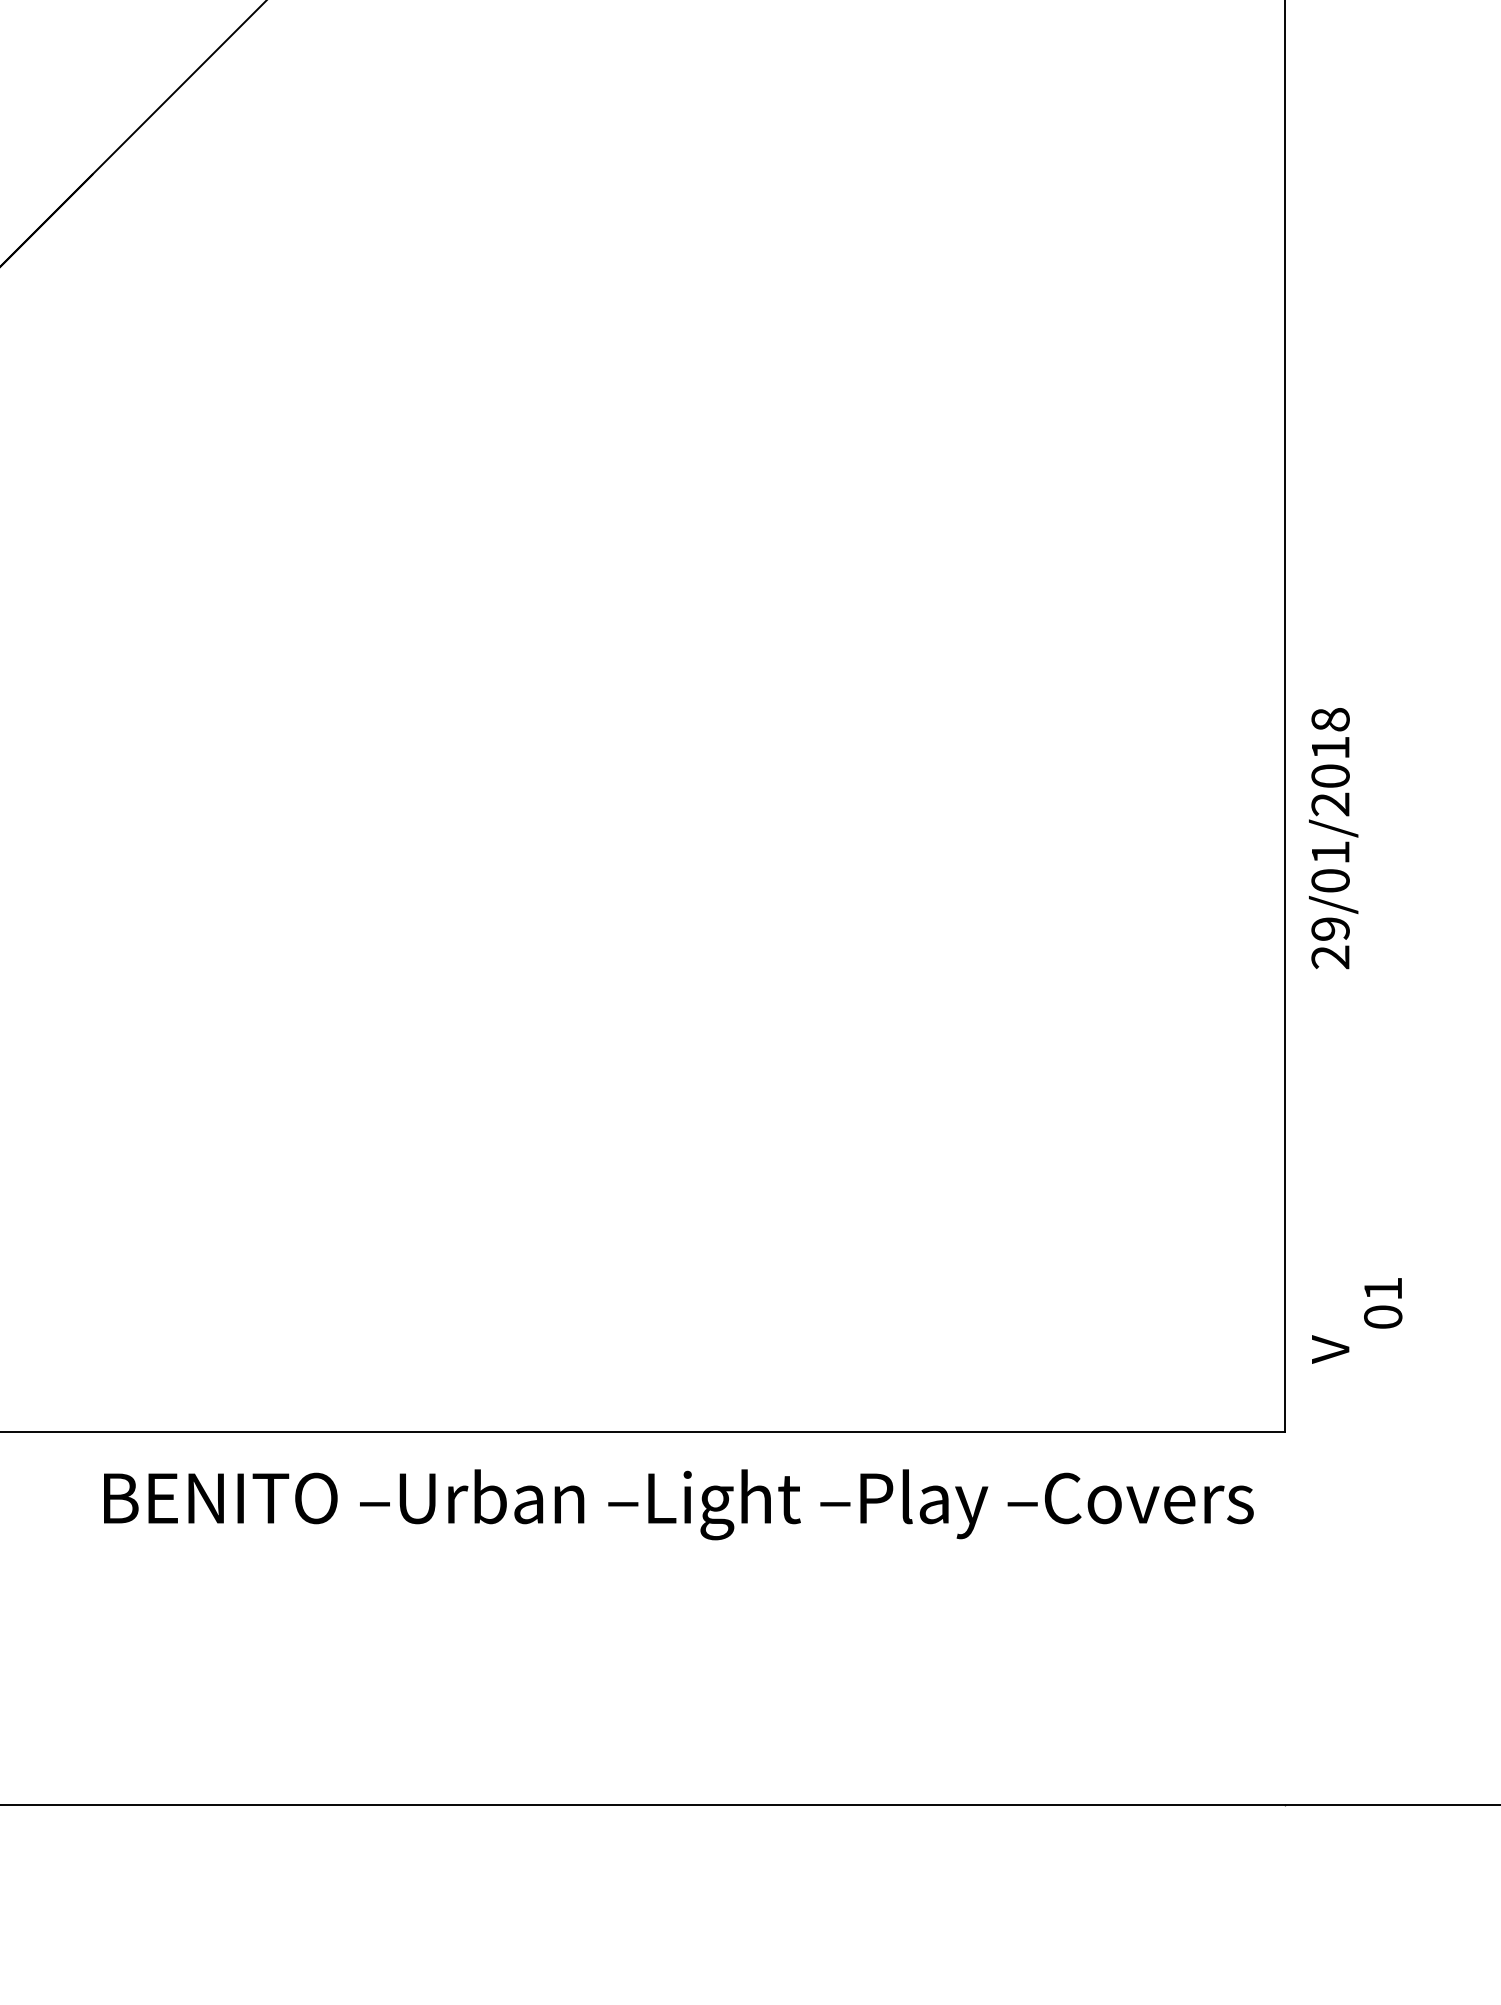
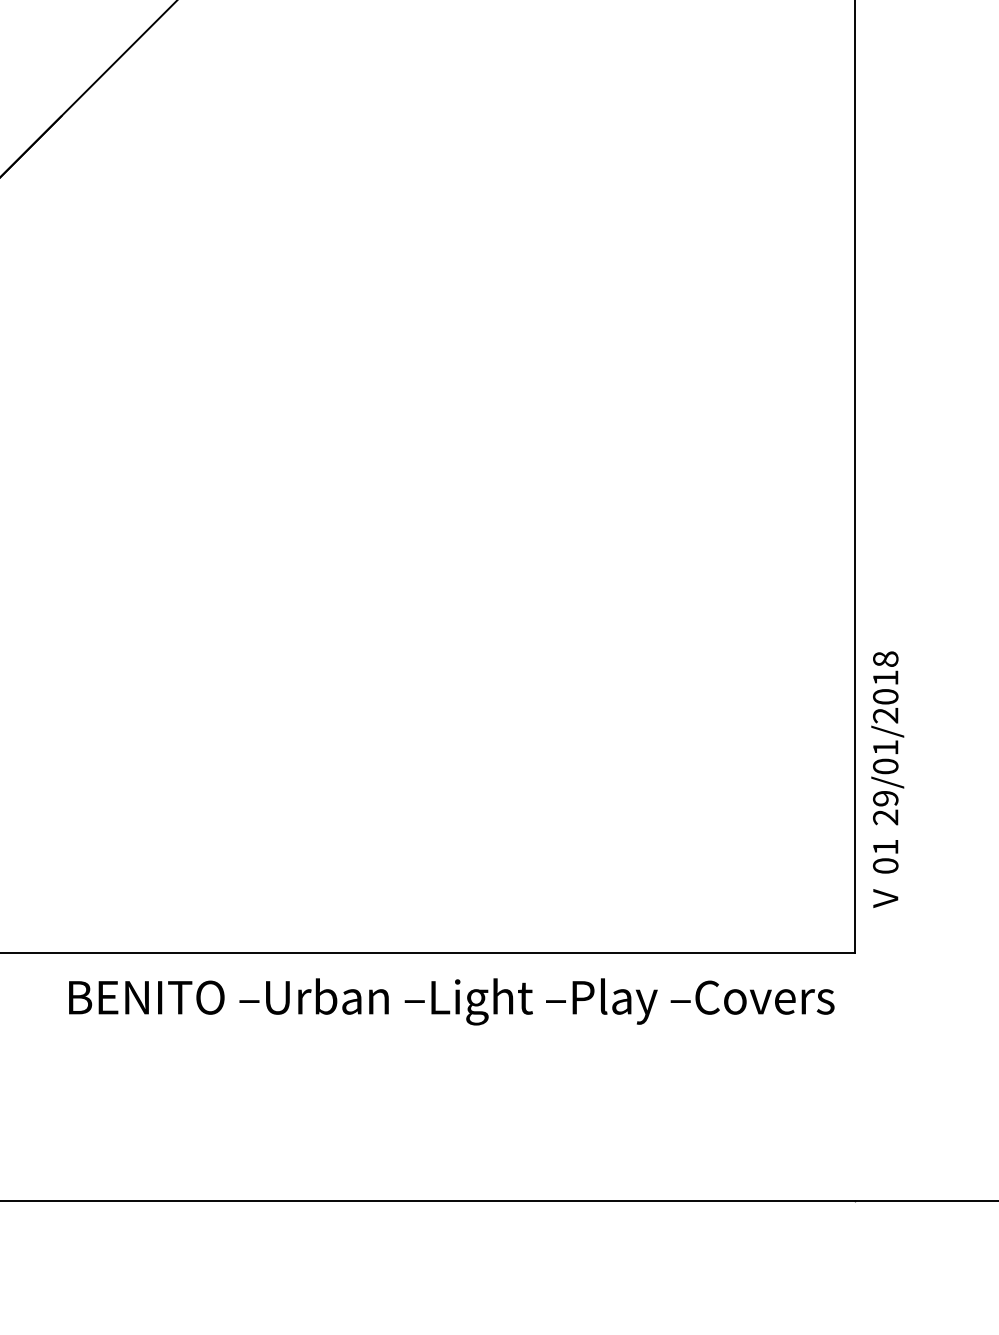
text: (1333, 838) -> (887, 738), moved
text: (1382, 1302) -> (885, 856), moved

